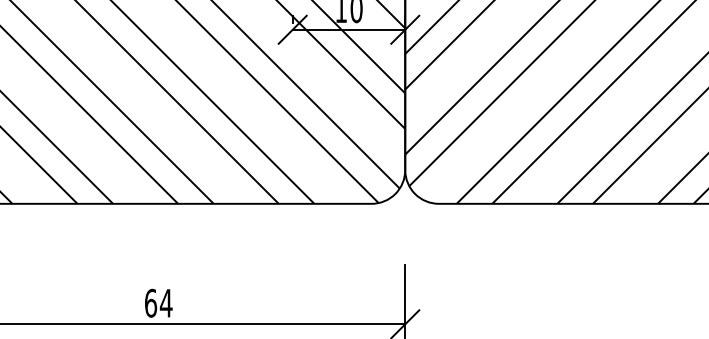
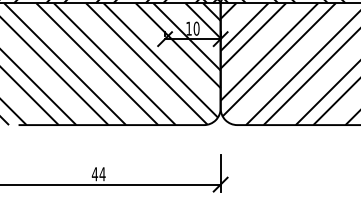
text: (149, 303) -> (94, 174), 64 -> 44

